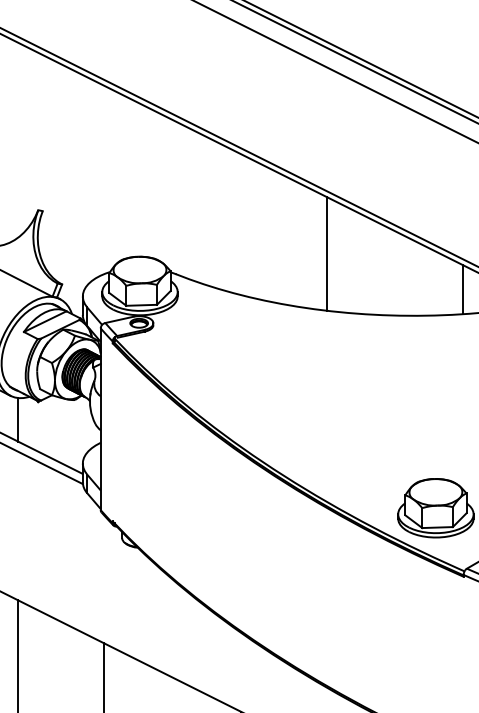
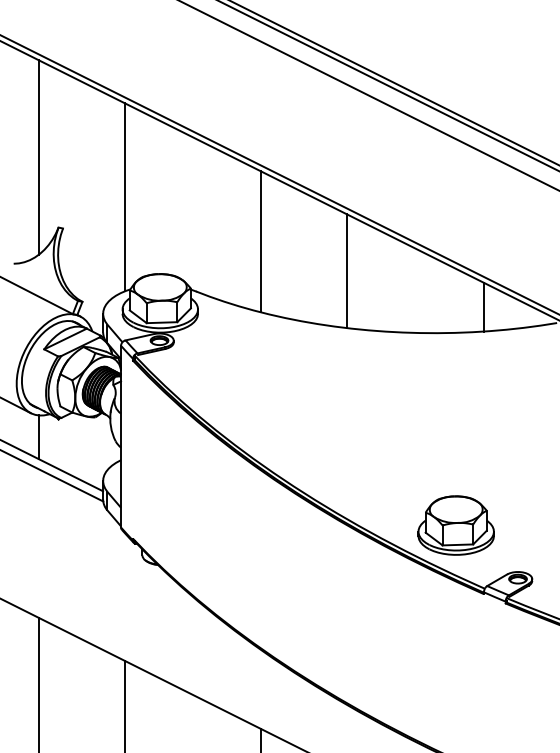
line: (18, 140) -> (38, 157), added
line: (104, 180) -> (124, 197), added
line: (241, 224) -> (261, 241), added

